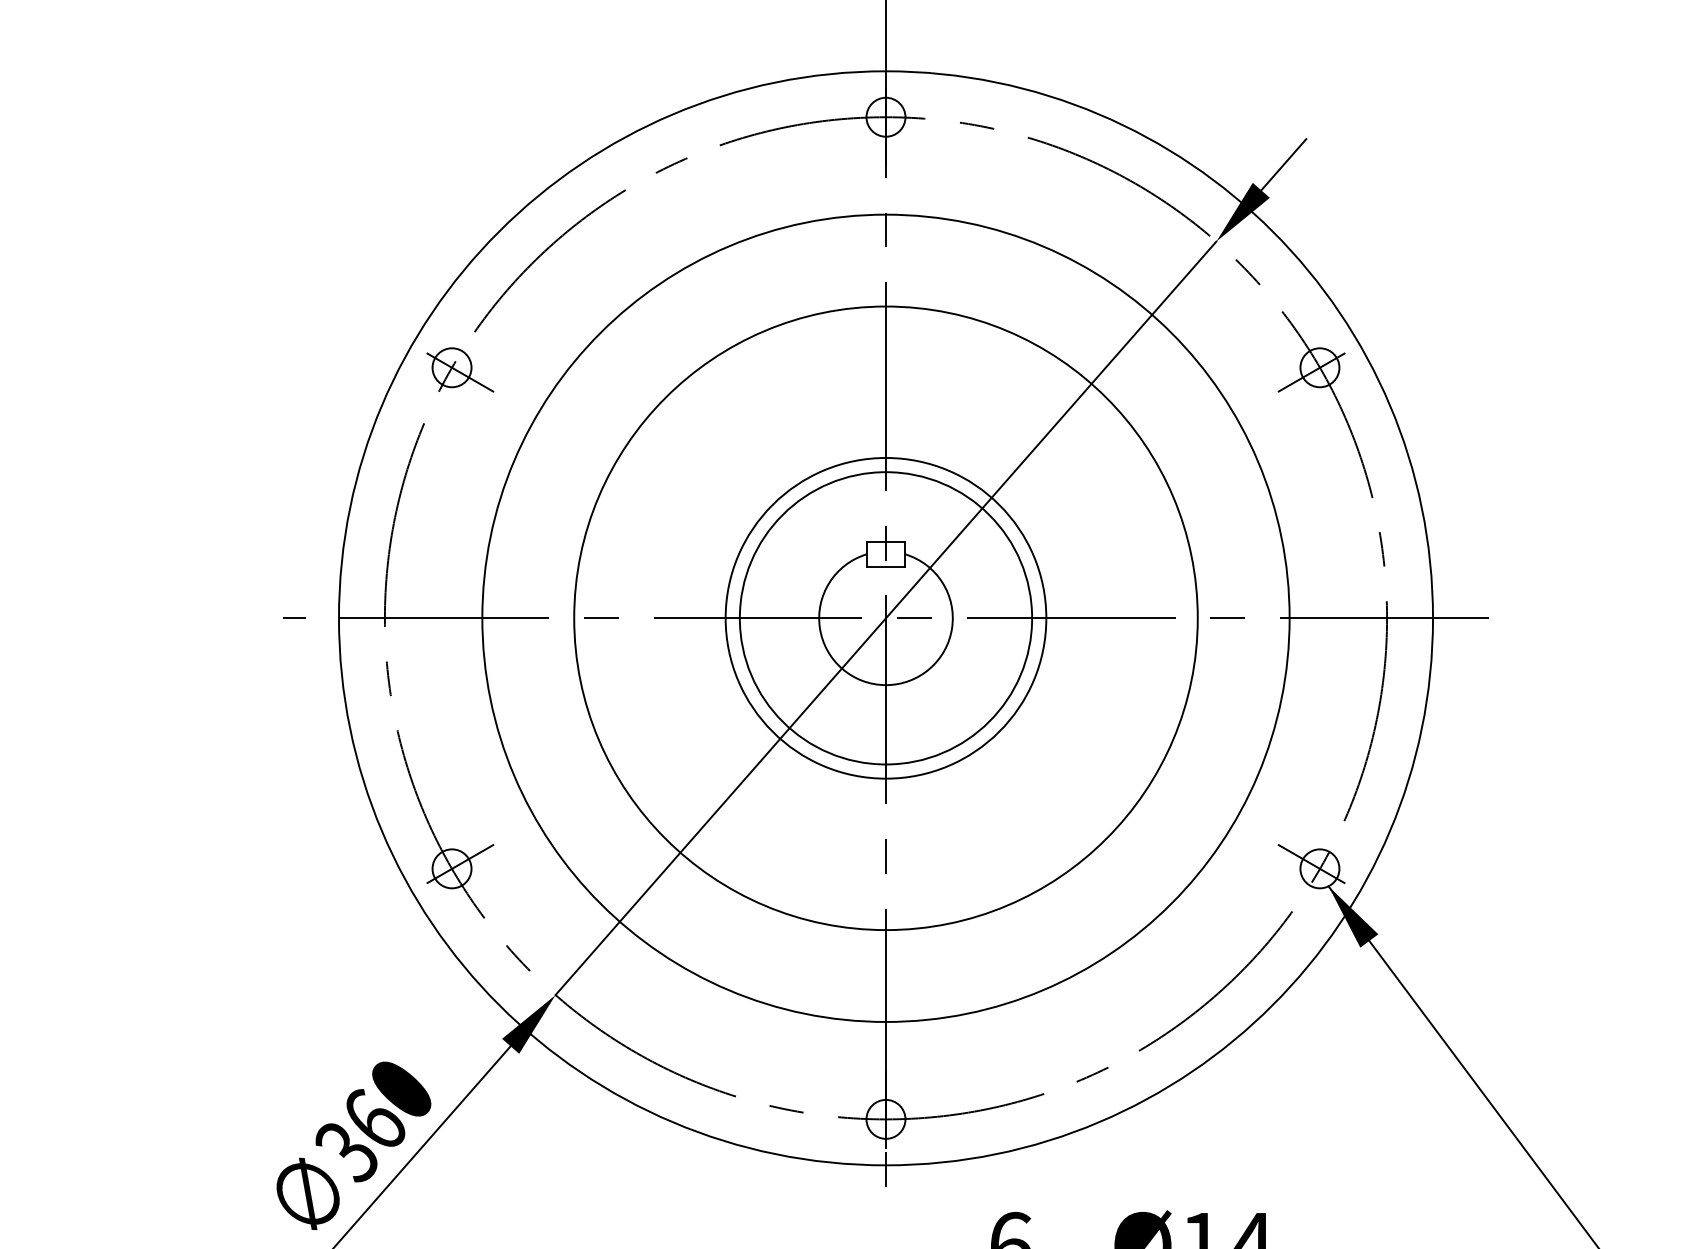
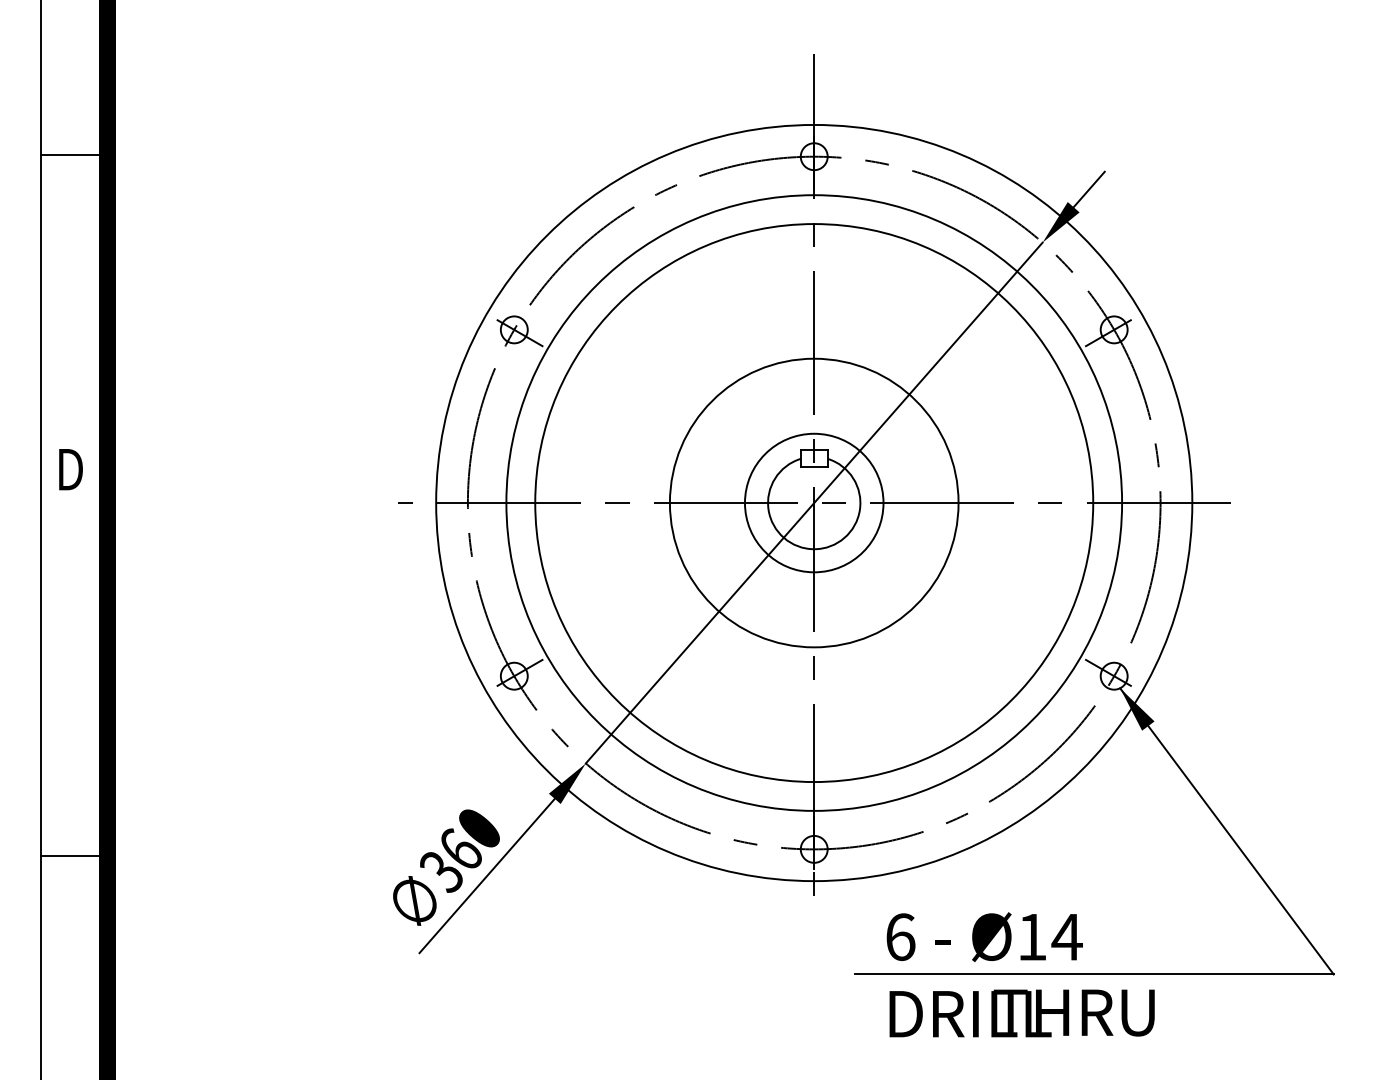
circle: (884, 617) -> (813, 502), size x0.62
circle: (884, 617) -> (813, 502), size x1.43
circle: (886, 617) -> (814, 502), size x1.43

